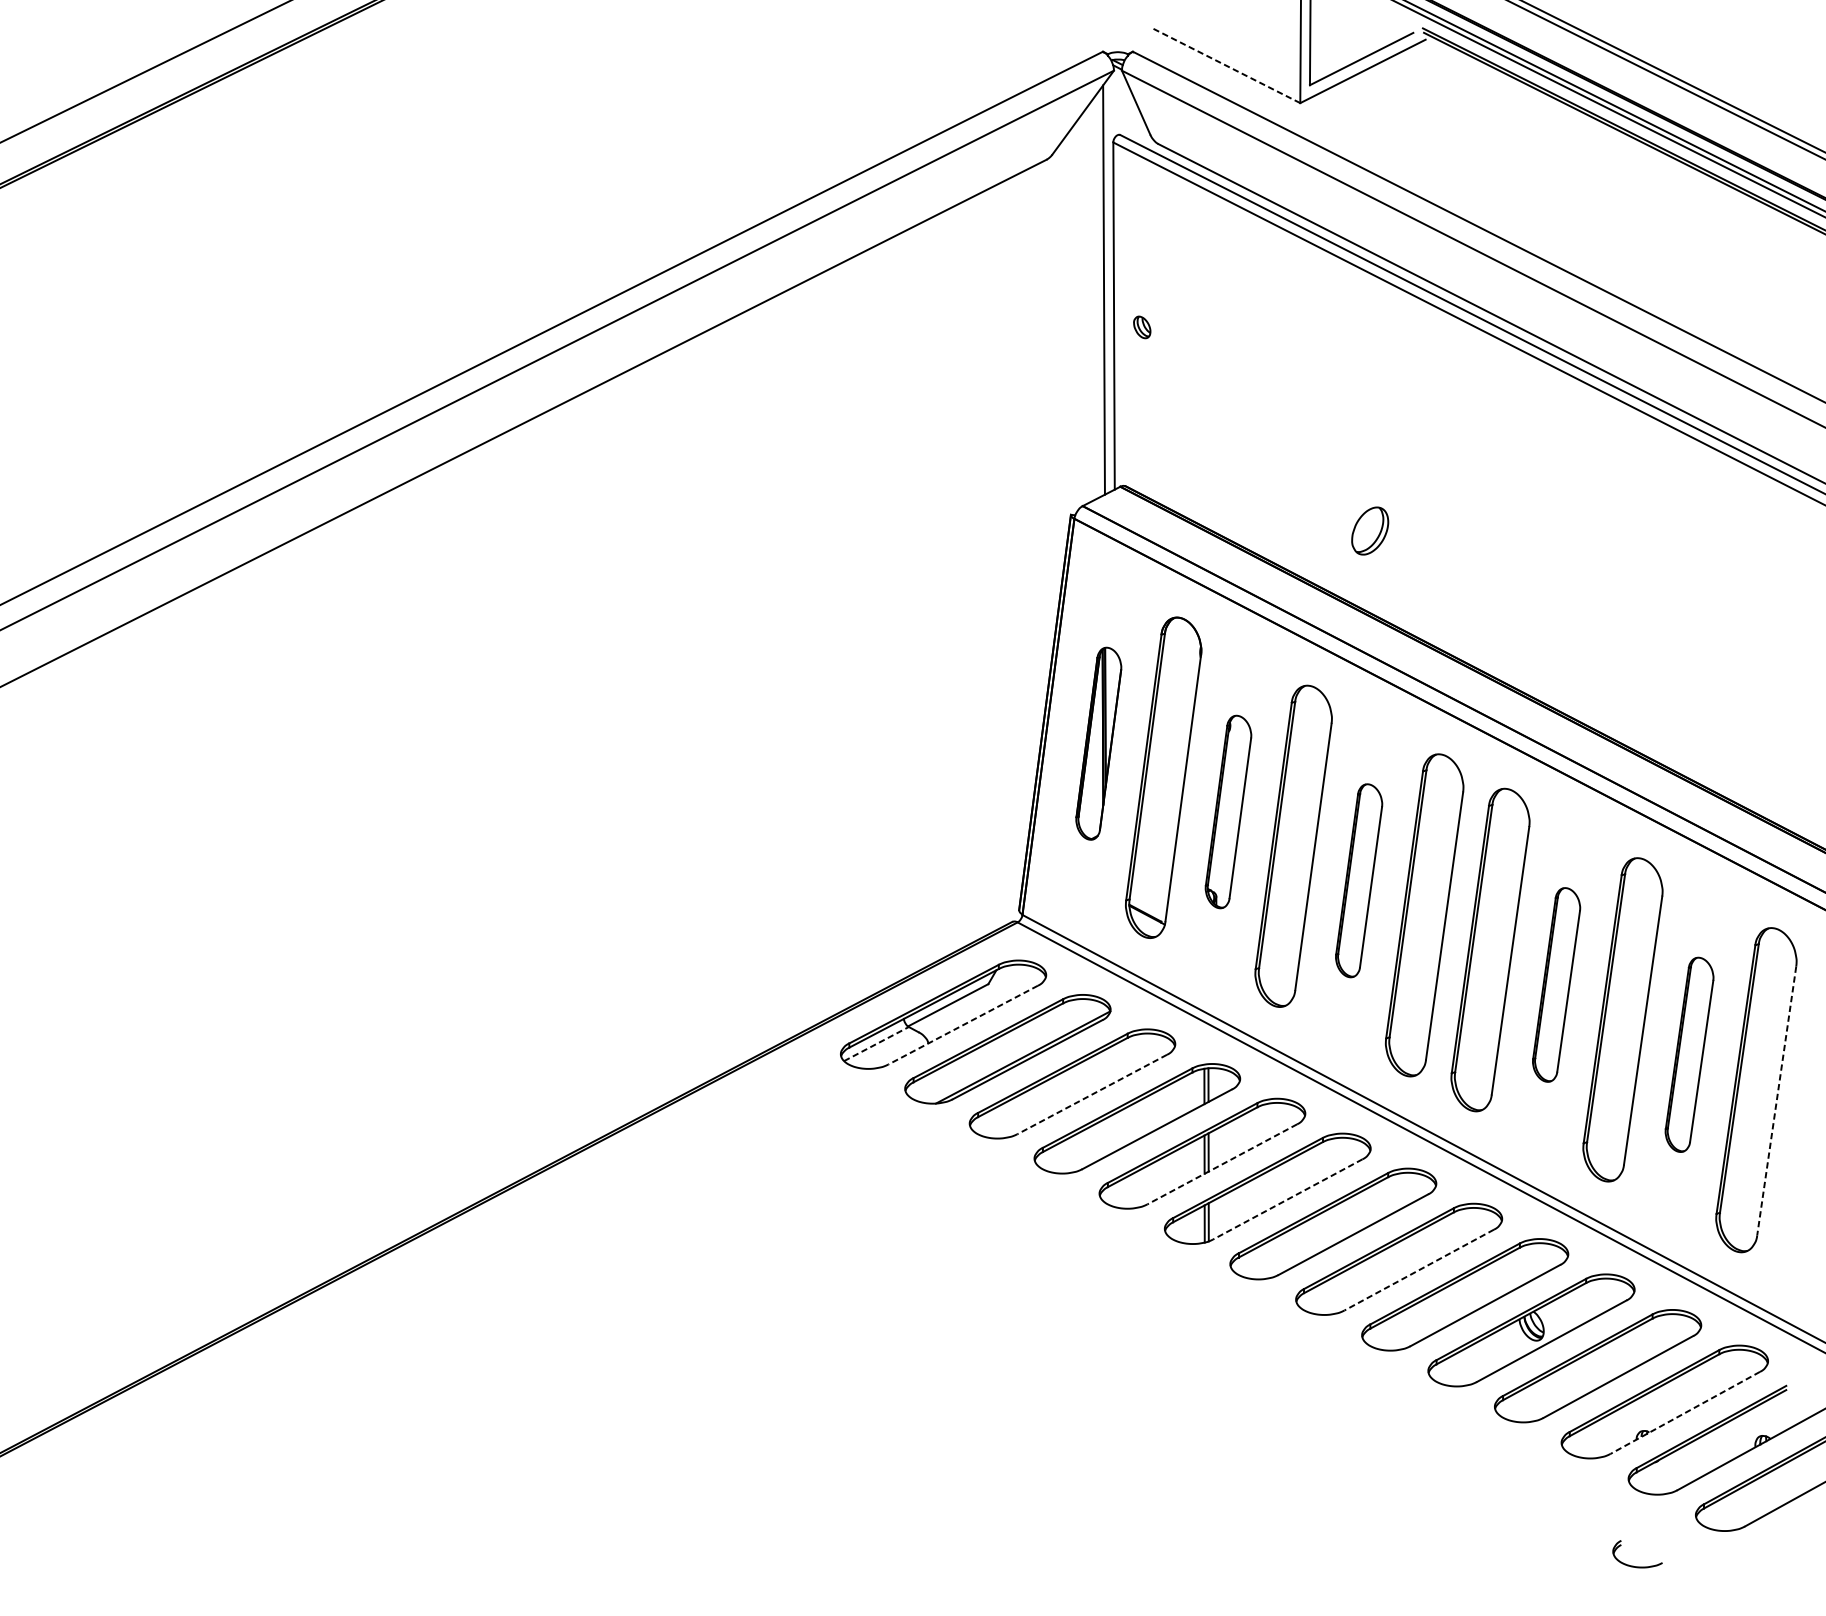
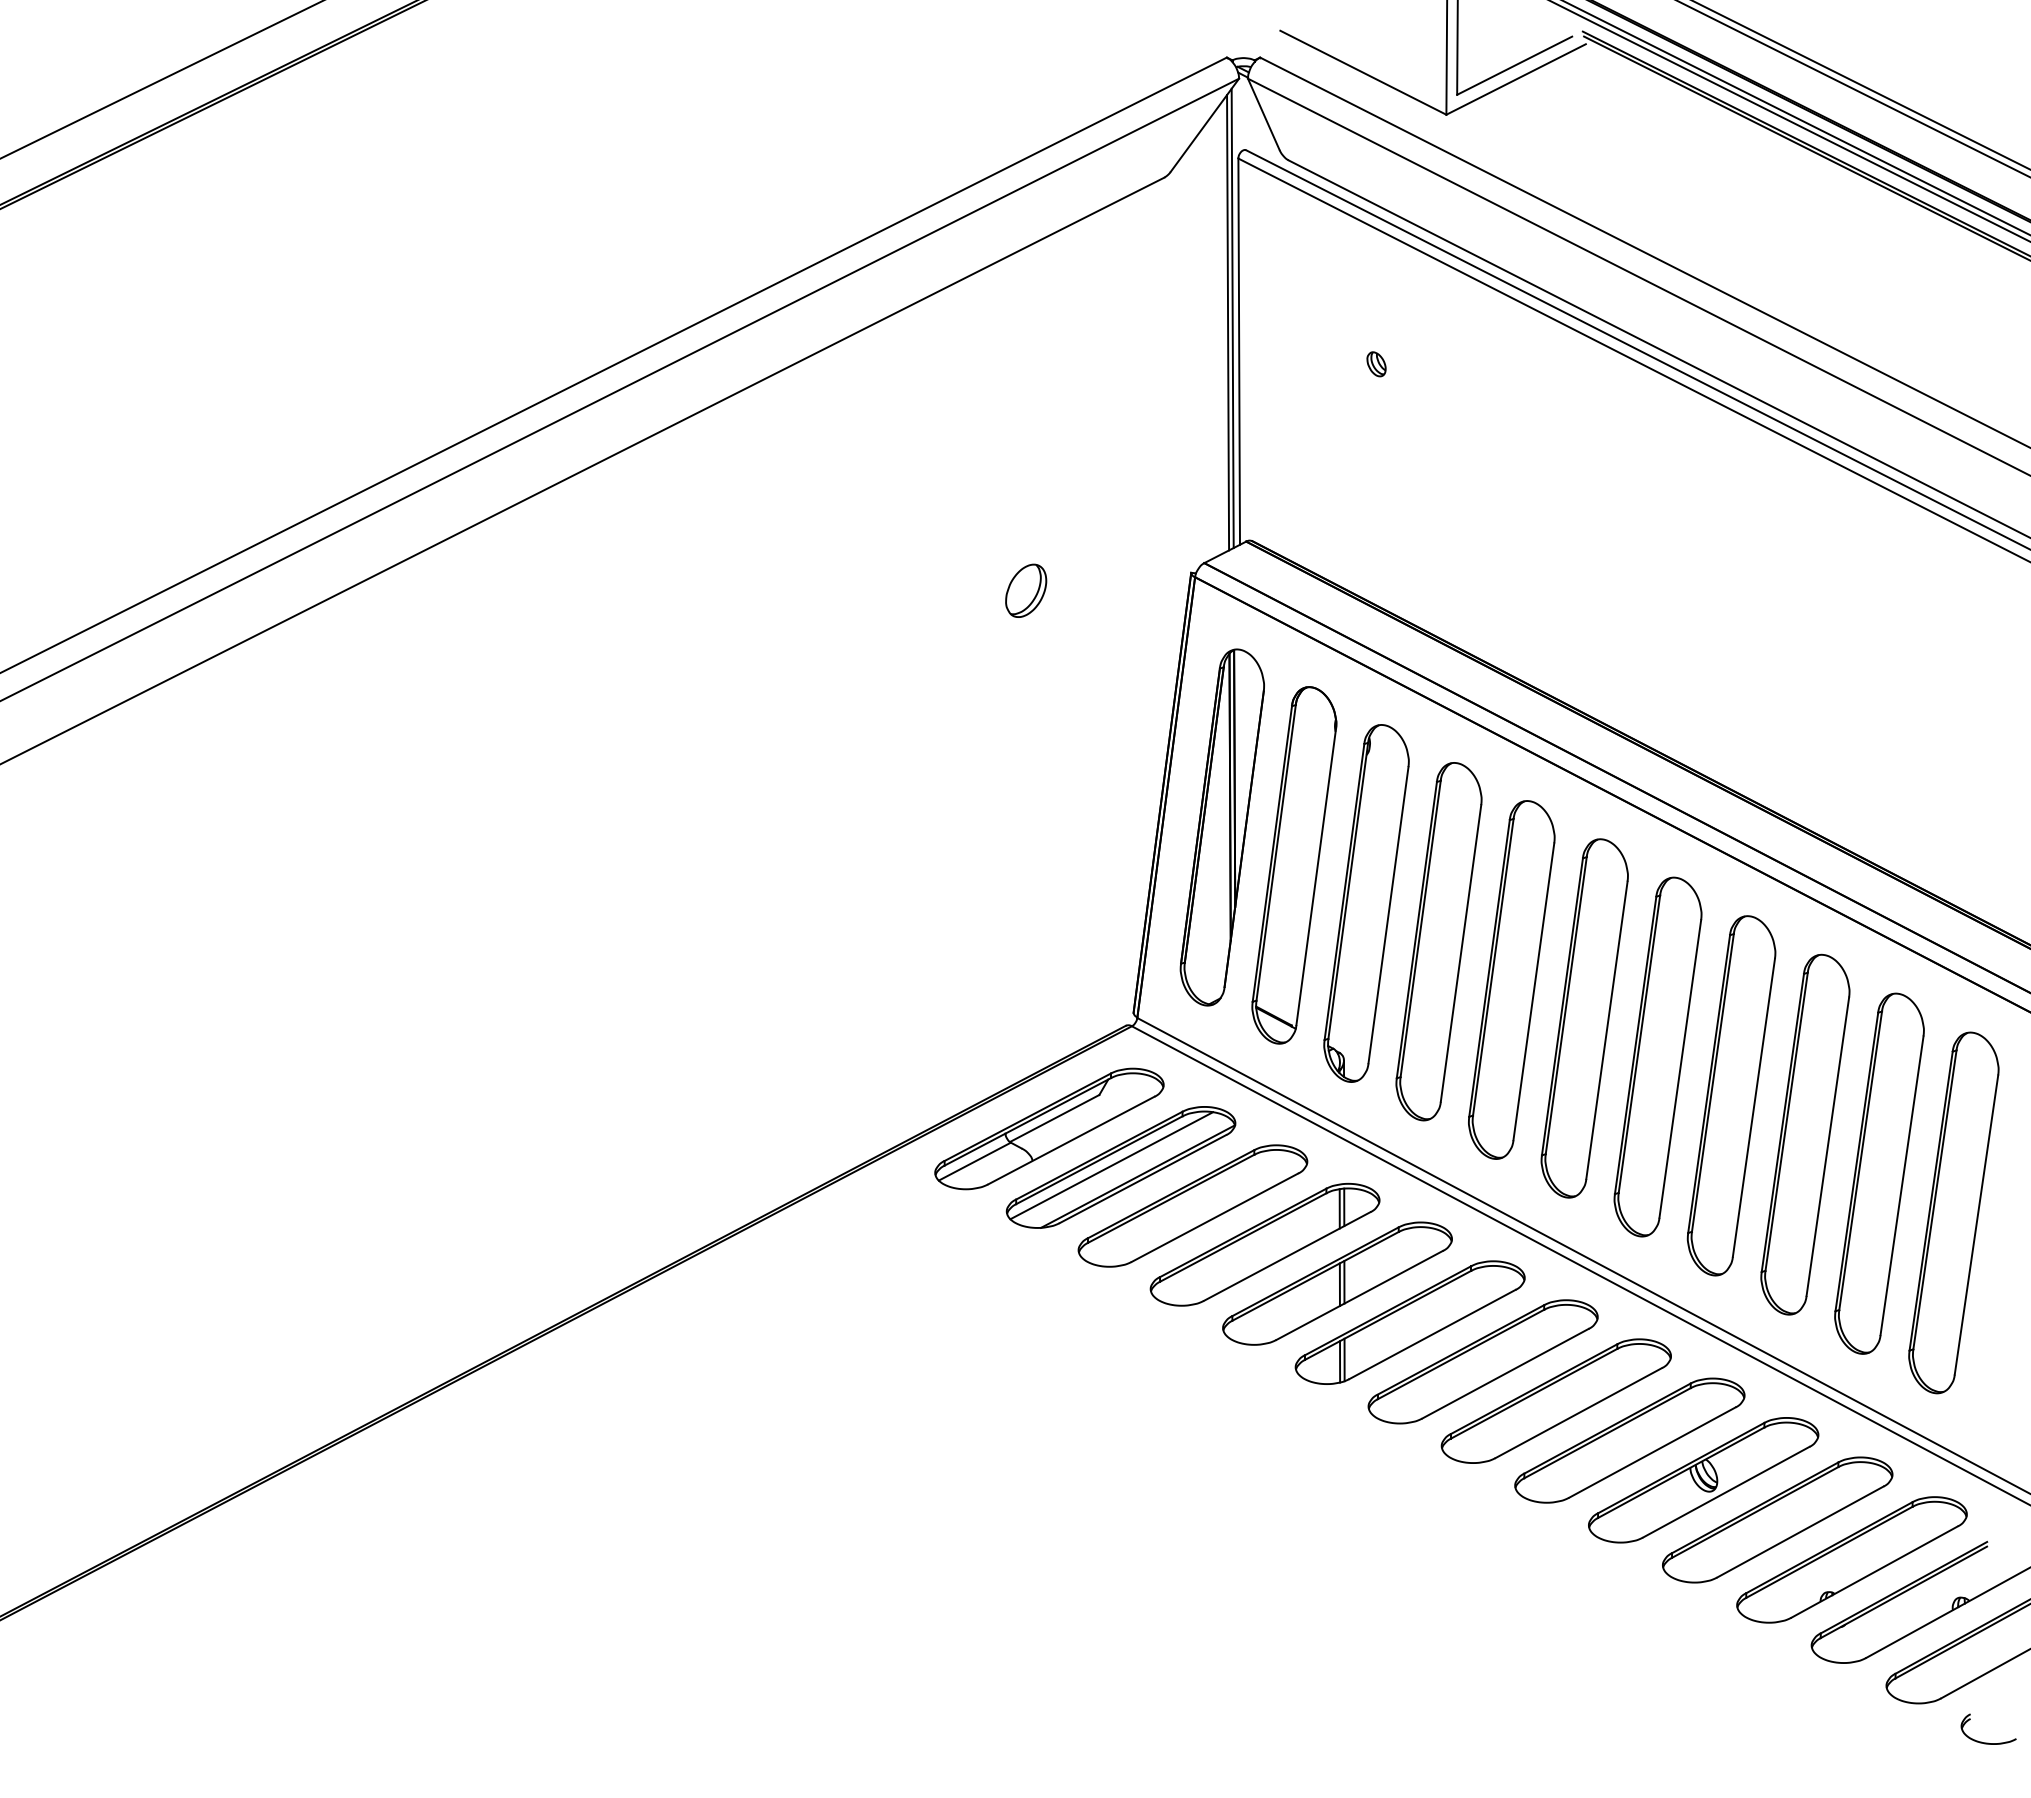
line: (1224, 65) -> (1362, 72), dashed -> solid
line: (1108, 286) -> (1232, 318), added
part: (1142, 327) -> (1376, 364), moved
part: (1370, 530) -> (1026, 590), moved
part: (1098, 743) -> (1221, 827), size x1.67
part: (1228, 812) -> (1366, 903), size x1.67
part: (1358, 880) -> (1511, 979), size x1.67
part: (1556, 984) -> (1731, 1095), size x1.67
line: (962, 1025) -> (1070, 1140), dashed -> solid
line: (876, 1043) -> (974, 1161), dashed -> solid
line: (999, 1047) -> (1111, 1165), added
part: (1689, 1054) -> (1879, 1173), size x1.67
line: (1091, 1094) -> (1214, 1217), dashed -> solid
line: (1776, 1101) -> (1976, 1225), dashed -> solid
line: (1222, 1164) -> (1359, 1295), dashed -> solid
line: (1287, 1199) -> (1432, 1334), dashed -> solid
line: (1419, 1270) -> (1578, 1413), dashed -> solid
line: (1685, 1413) -> (1874, 1572), dashed -> solid
part: (1637, 1566) -> (1988, 1742), moved

